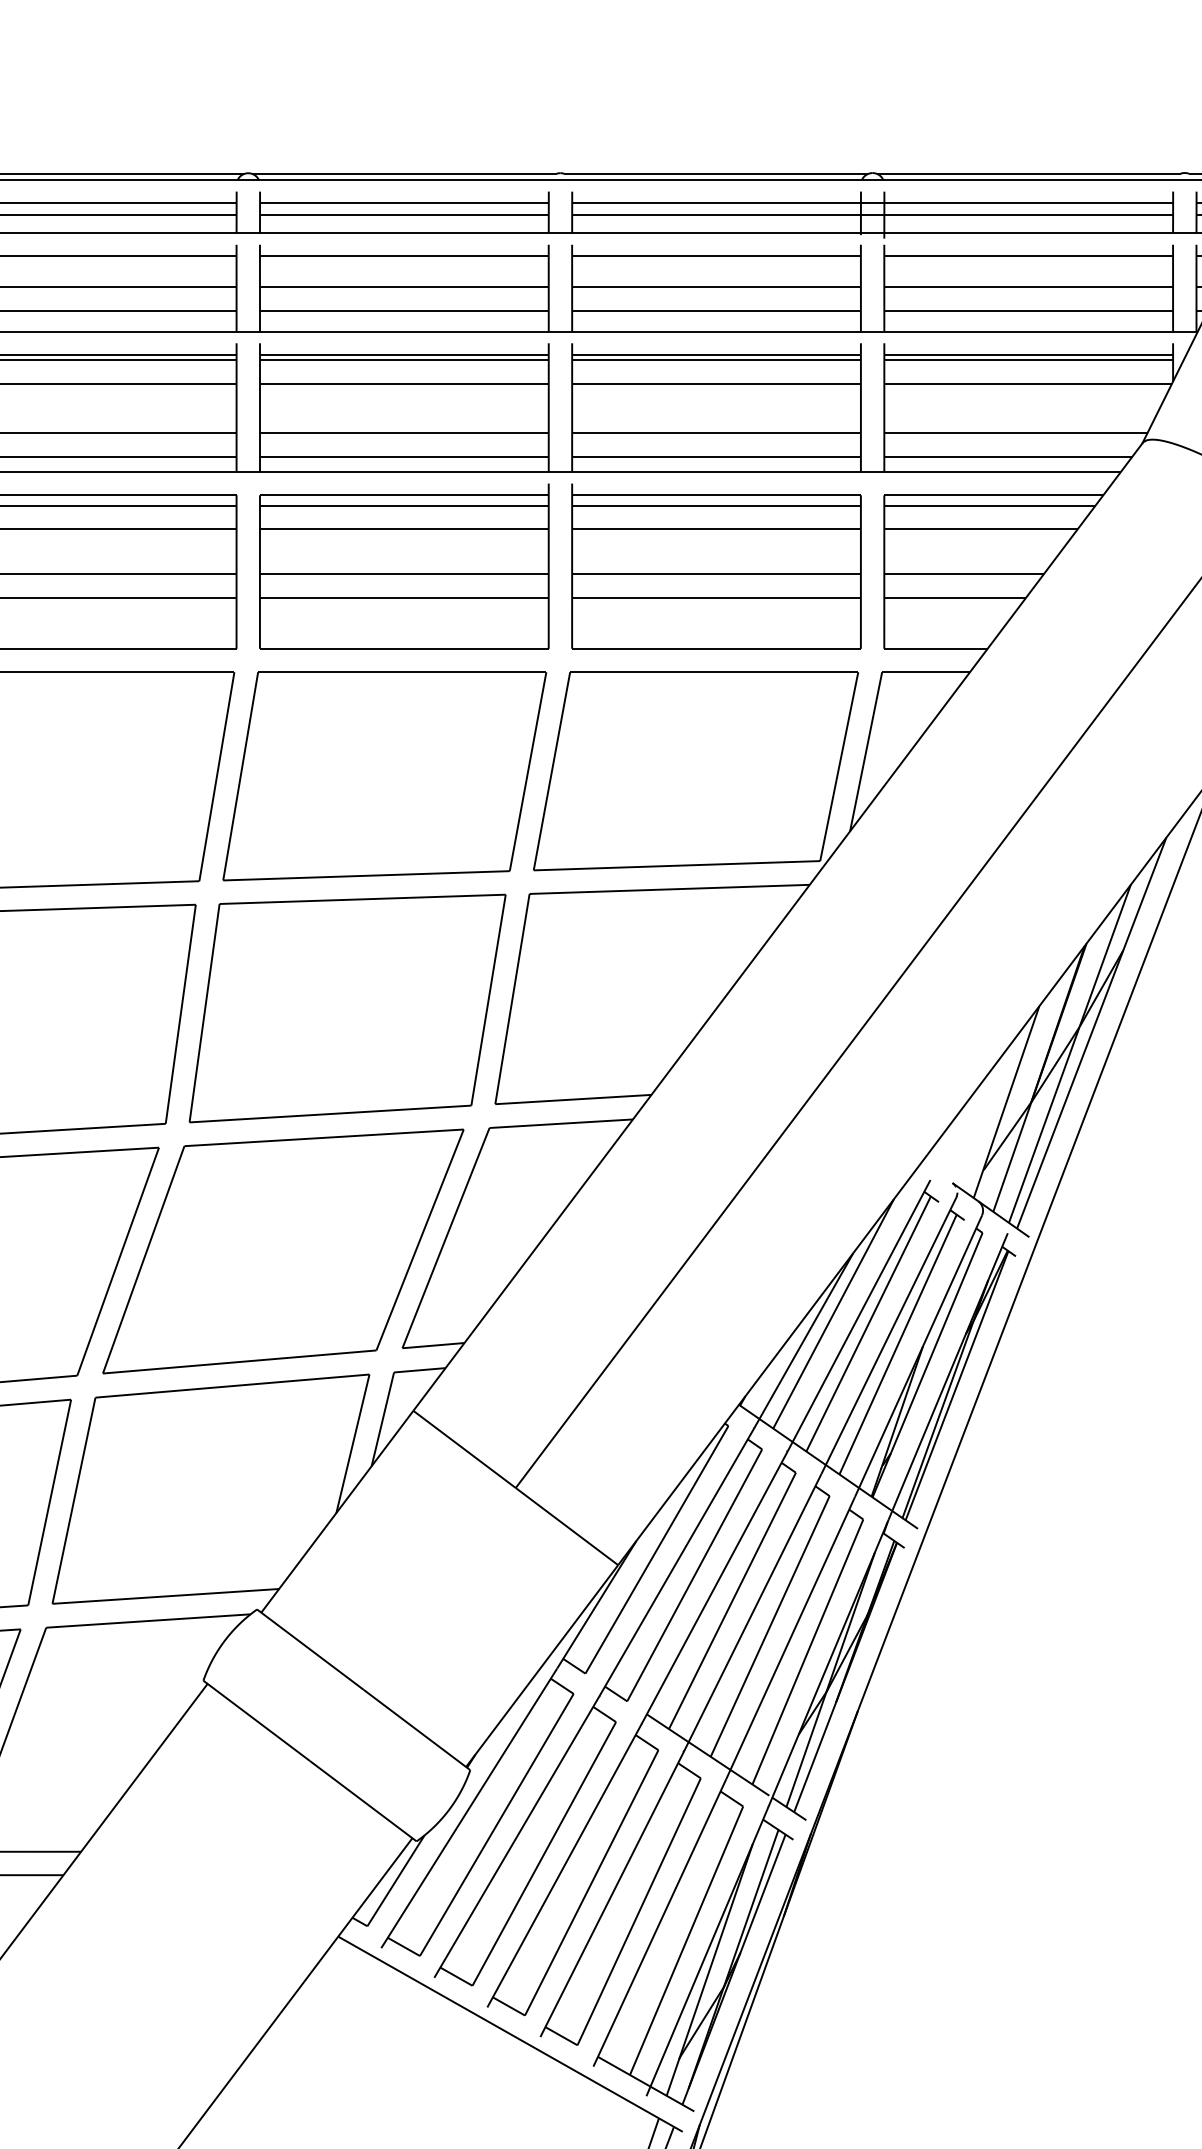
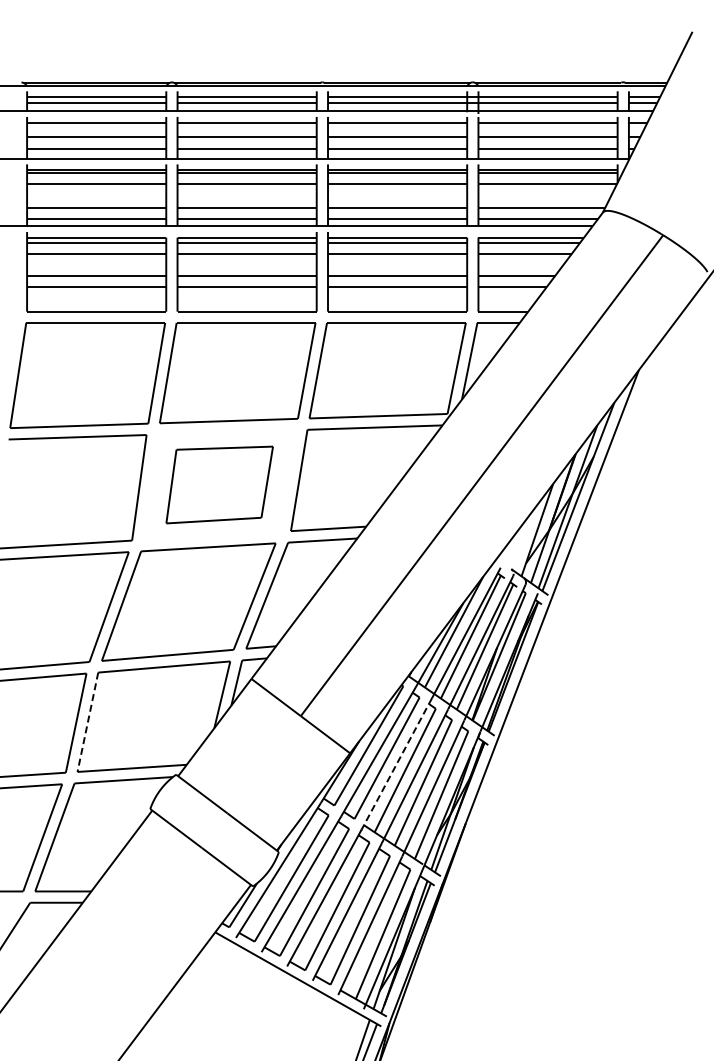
part: (347, 1007) -> (219, 484), size x0.7
line: (73, 1501) -> (87, 722), solid -> dashed
line: (714, 1588) -> (396, 764), solid -> dashed

